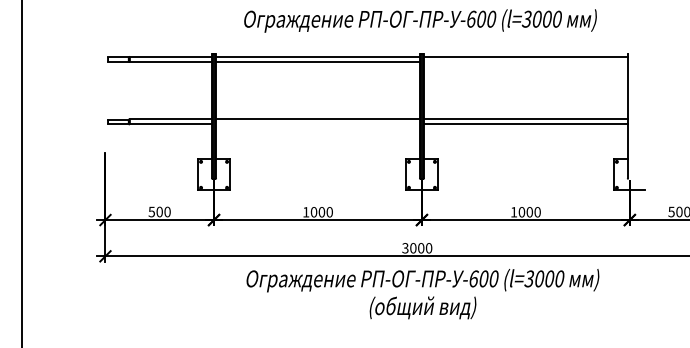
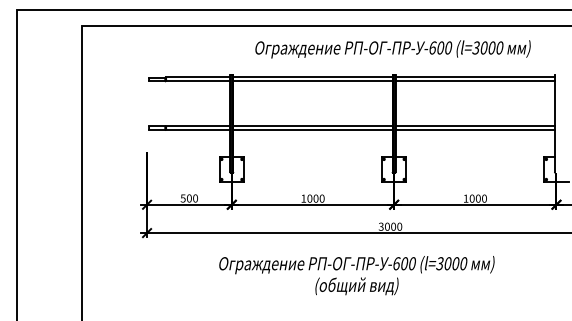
line: (524, 62) -> (474, 81), added
line: (317, 124) -> (312, 130), added
text: (422, 293) -> (356, 275), moved

